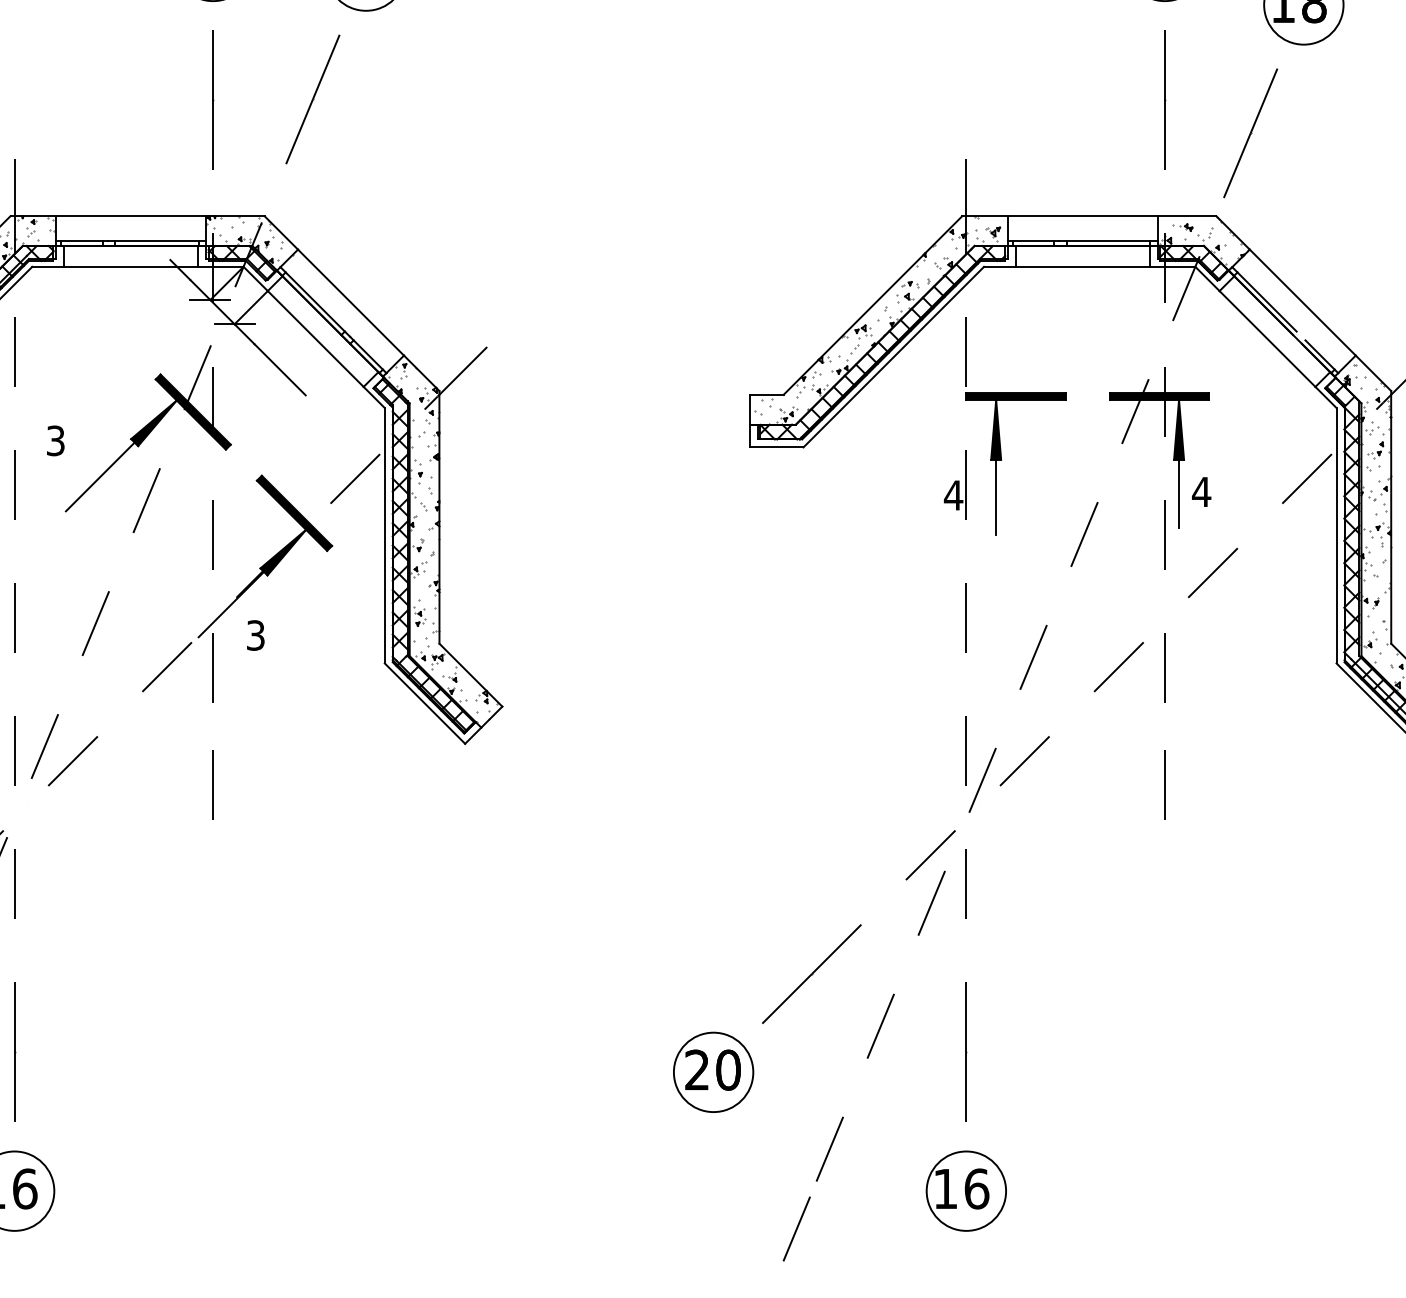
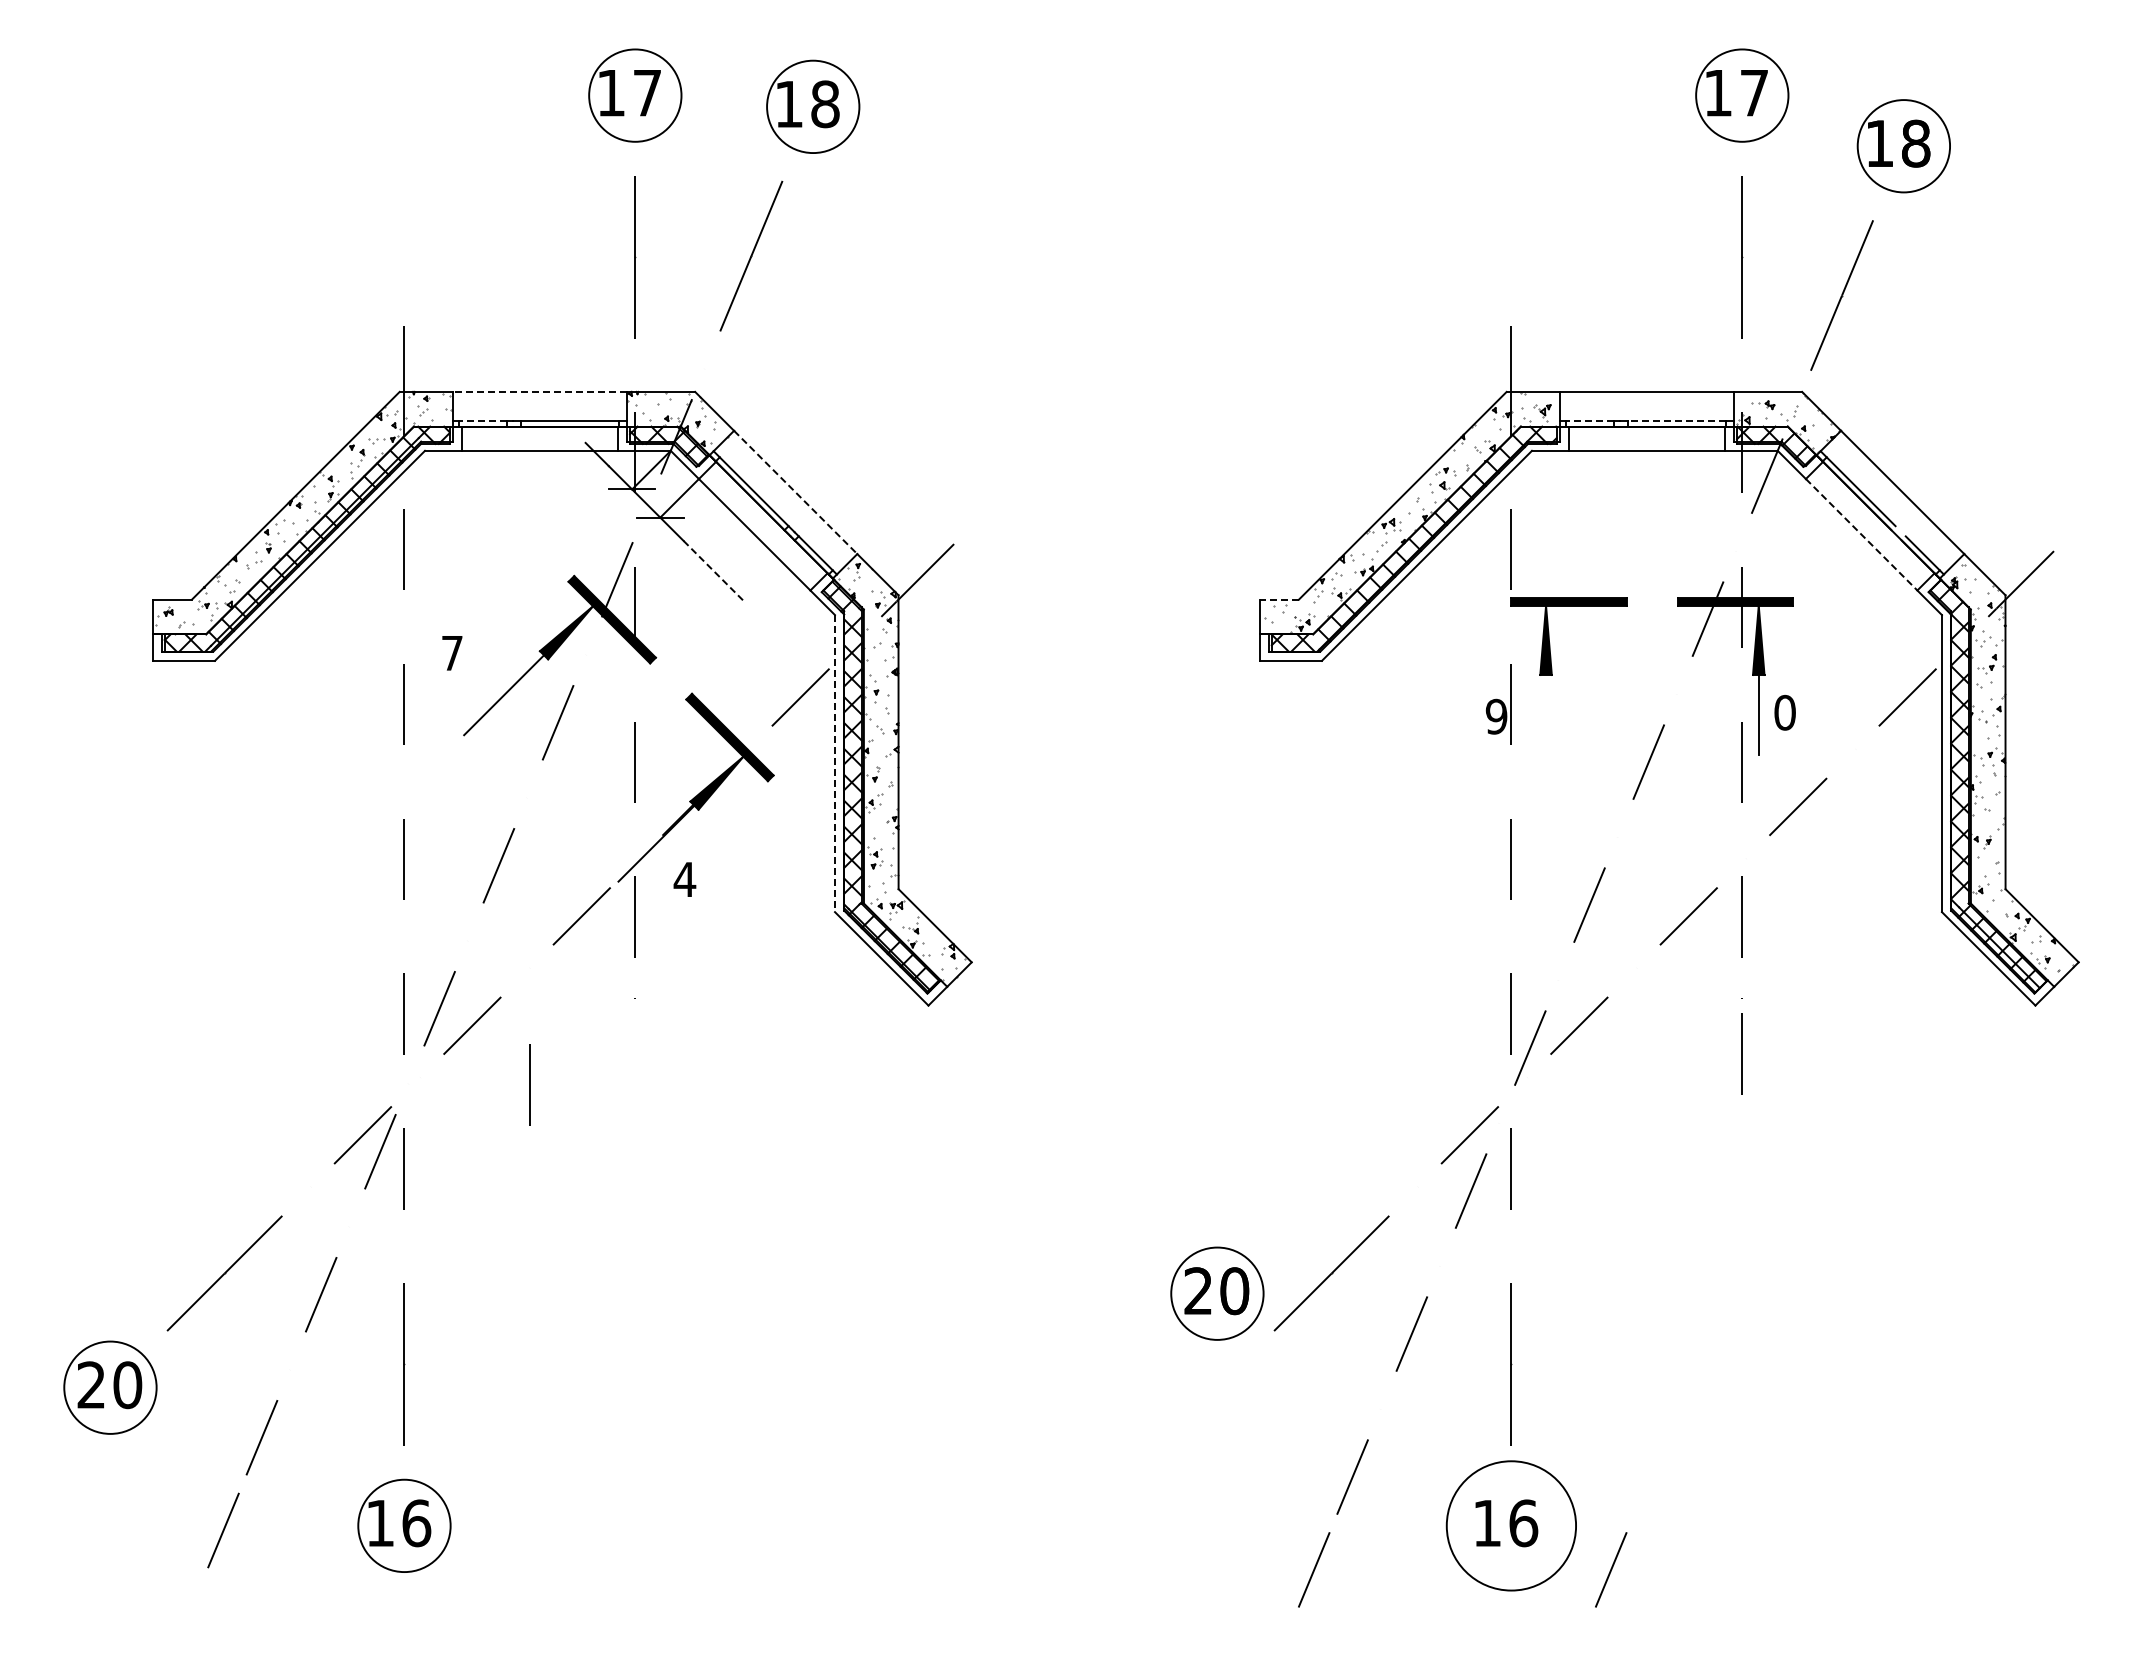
line: (130, 215) -> (539, 391), solid -> dashed
line: (81, 240) -> (482, 420), solid -> dashed
line: (1033, 240) -> (1589, 420), solid -> dashed
line: (1108, 240) -> (1676, 420), solid -> dashed
line: (351, 302) -> (796, 492), solid -> dashed
line: (1267, 338) -> (1861, 534), solid -> dashed
line: (280, 369) -> (713, 570), solid -> dashed
line: (766, 394) -> (1278, 599), solid -> dashed
text: (55, 441) -> (452, 653), 3 -> 7
text: (1201, 491) -> (1784, 712), 4 -> 0
text: (953, 495) -> (1496, 716), 4 -> 9
line: (996, 496) -> (1546, 718), removed
line: (384, 535) -> (834, 763), solid -> dashed
text: (255, 635) -> (684, 879), 3 -> 4
line: (212, 785) -> (529, 1084), moved
part: (713, 1072) -> (1217, 1293), moved
circle: (966, 1190) -> (1511, 1525), size x1.4
line: (1052, 1228) -> (1611, 1569), added

